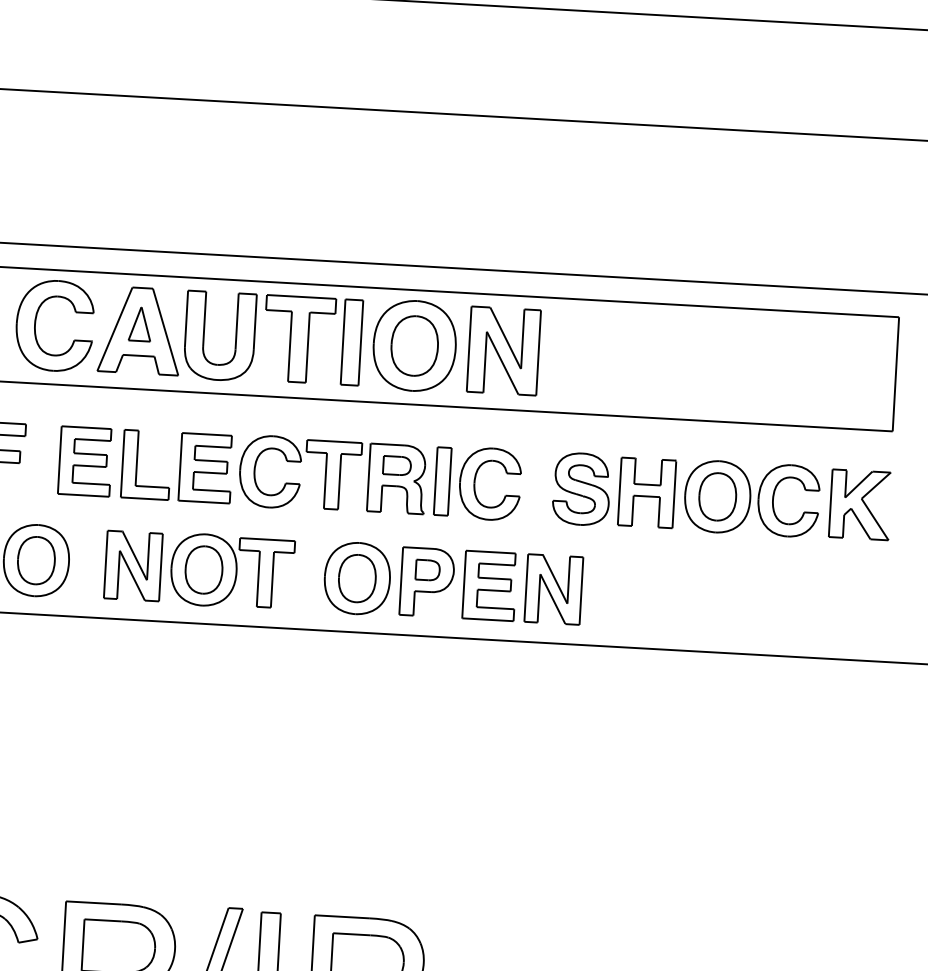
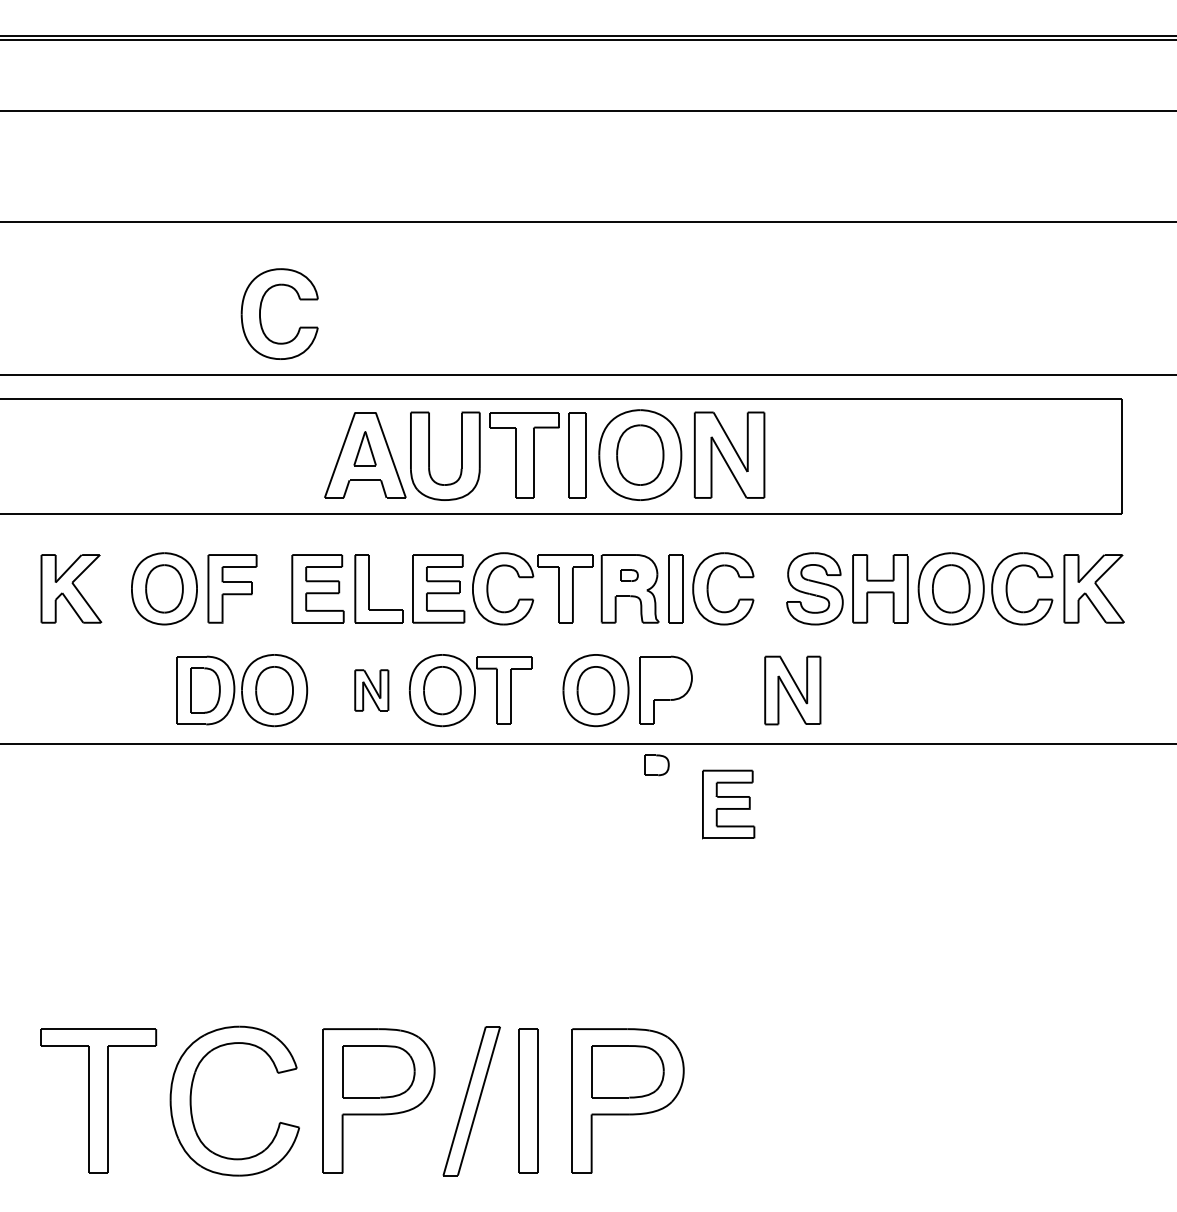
part: (36, 320) -> (261, 309), moved
part: (397, 465) -> (629, 575), size x0.6
part: (133, 565) -> (371, 690), size x0.6
part: (427, 570) -> (656, 765), moved
part: (489, 584) -> (728, 803), moved

